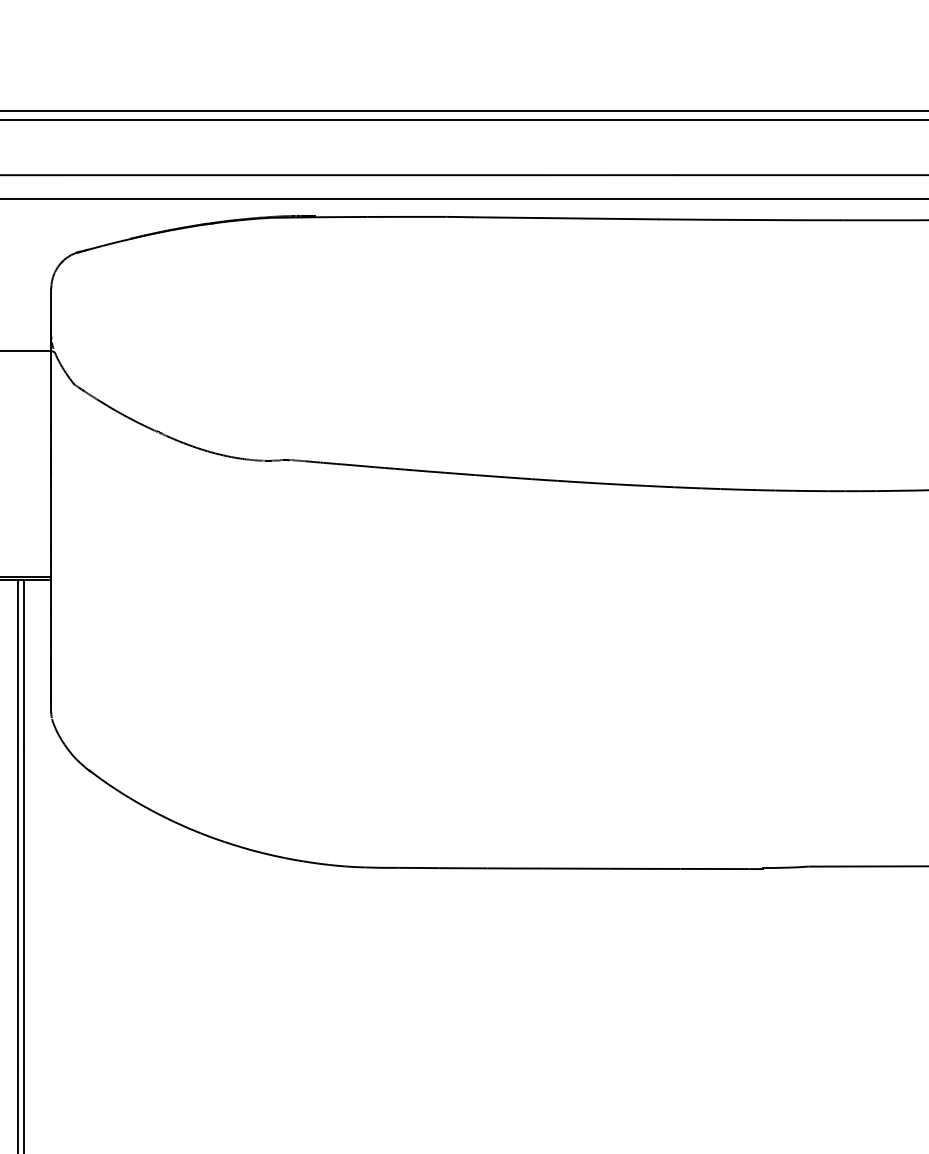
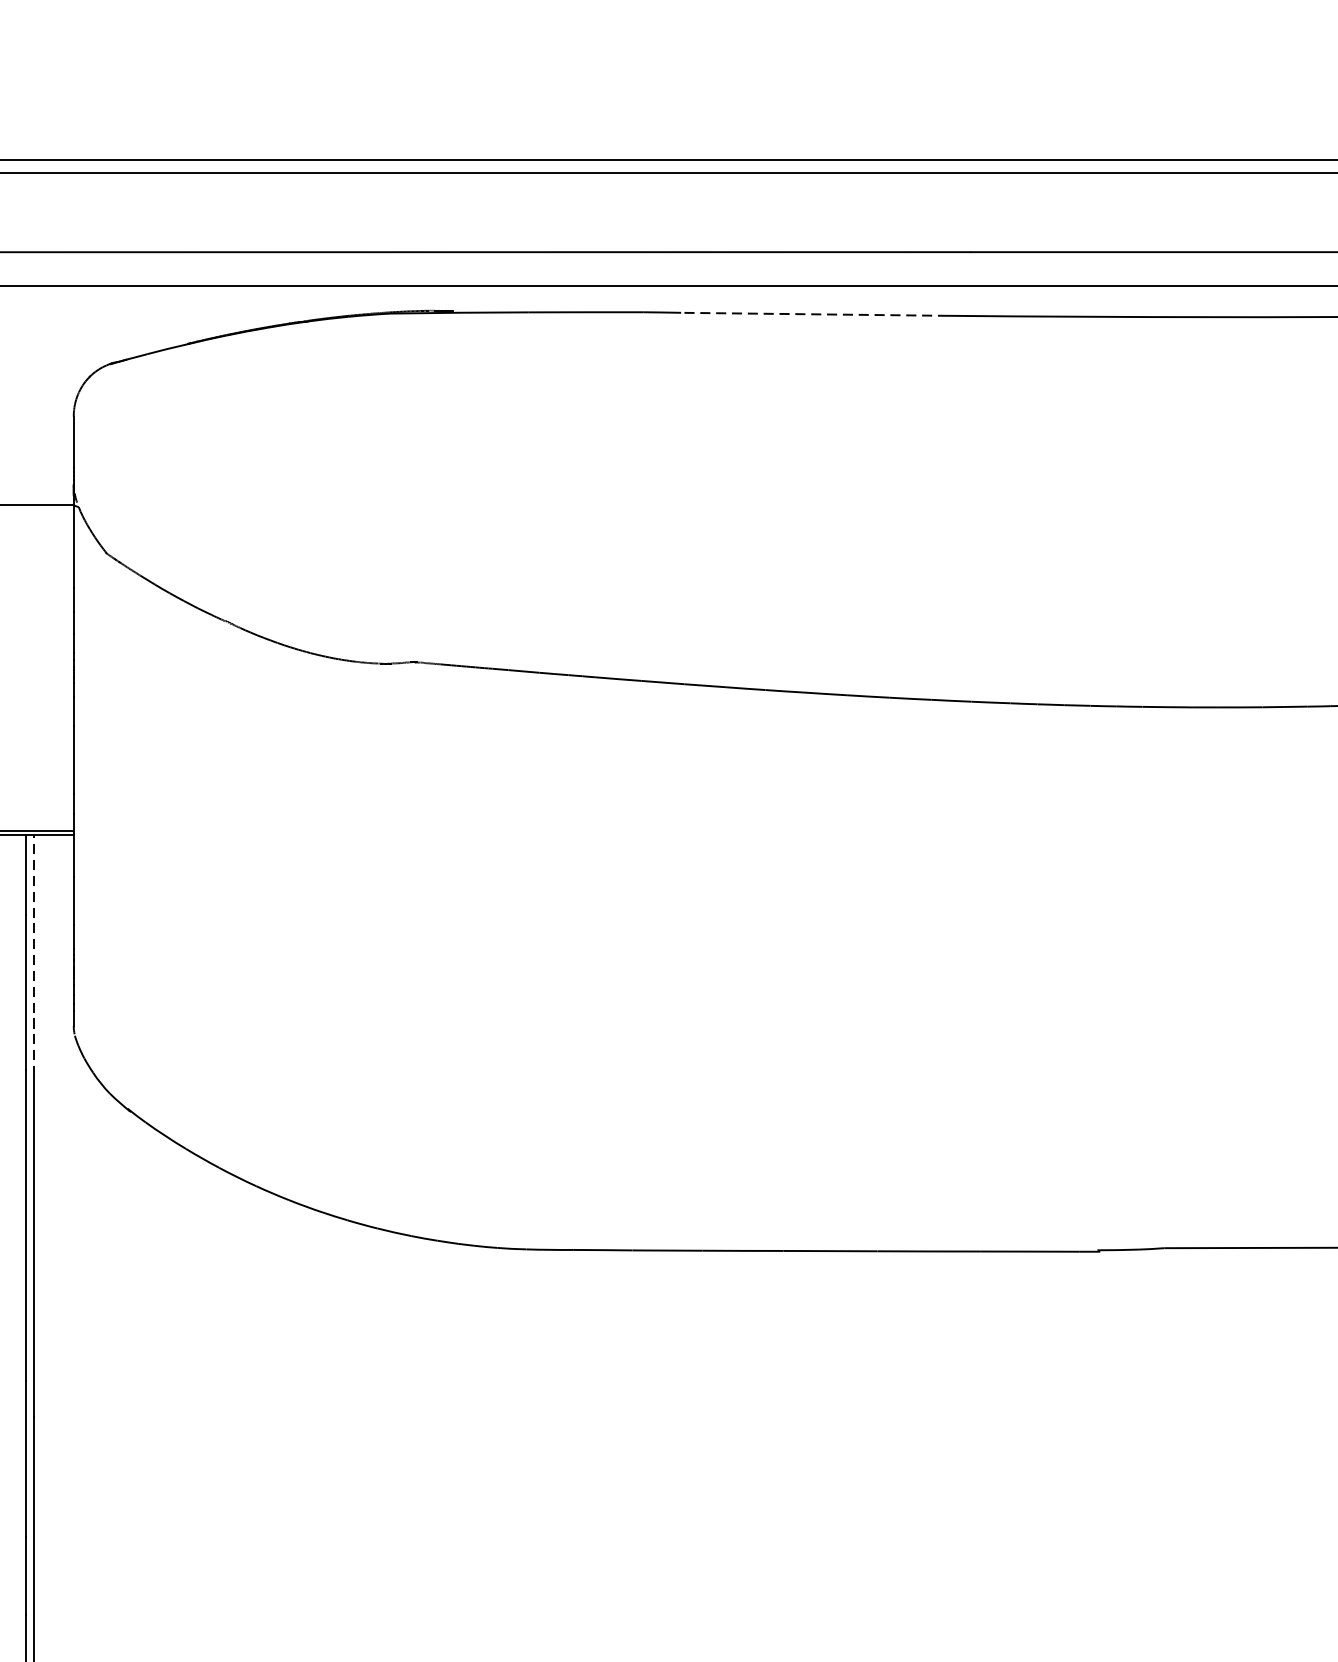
line: (565, 218) -> (814, 314), solid -> dashed
line: (23, 663) -> (33, 955), solid -> dashed

